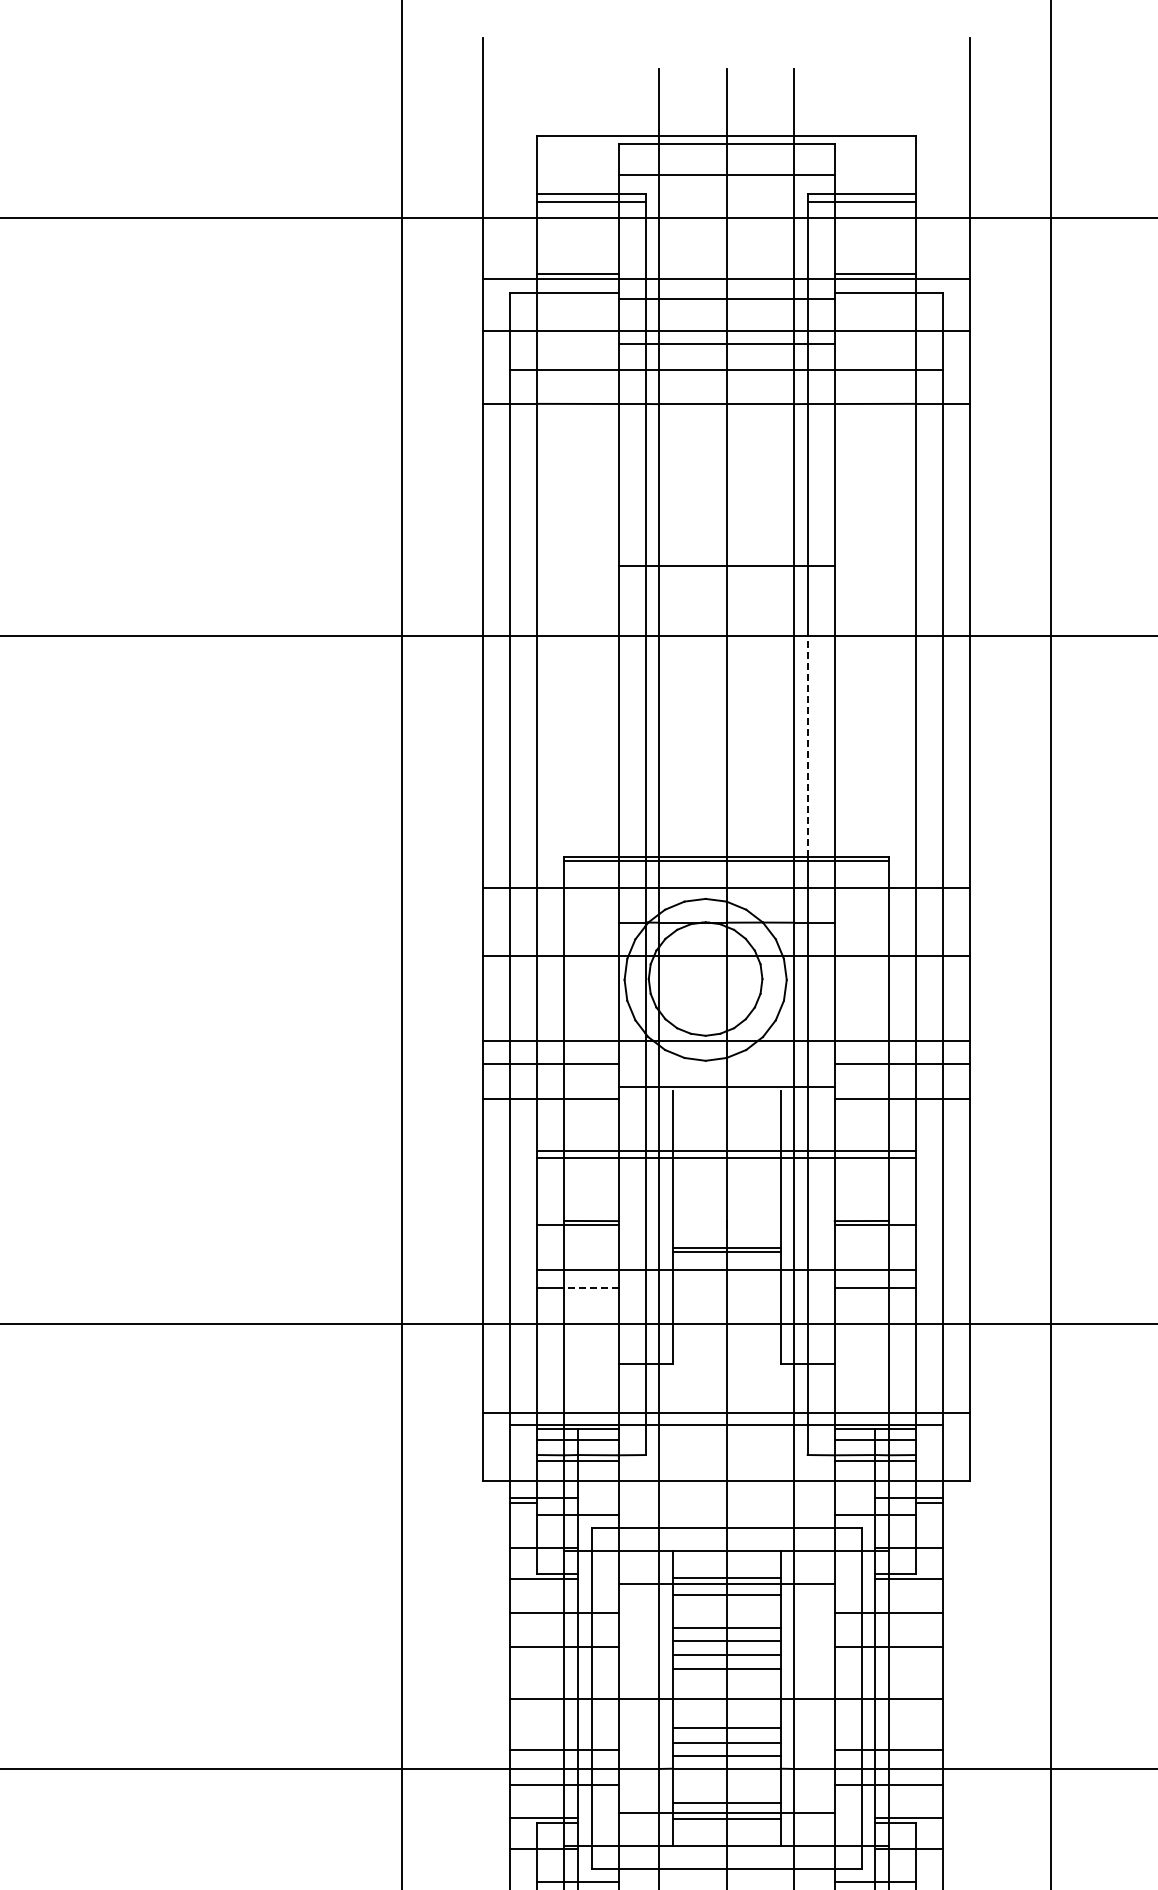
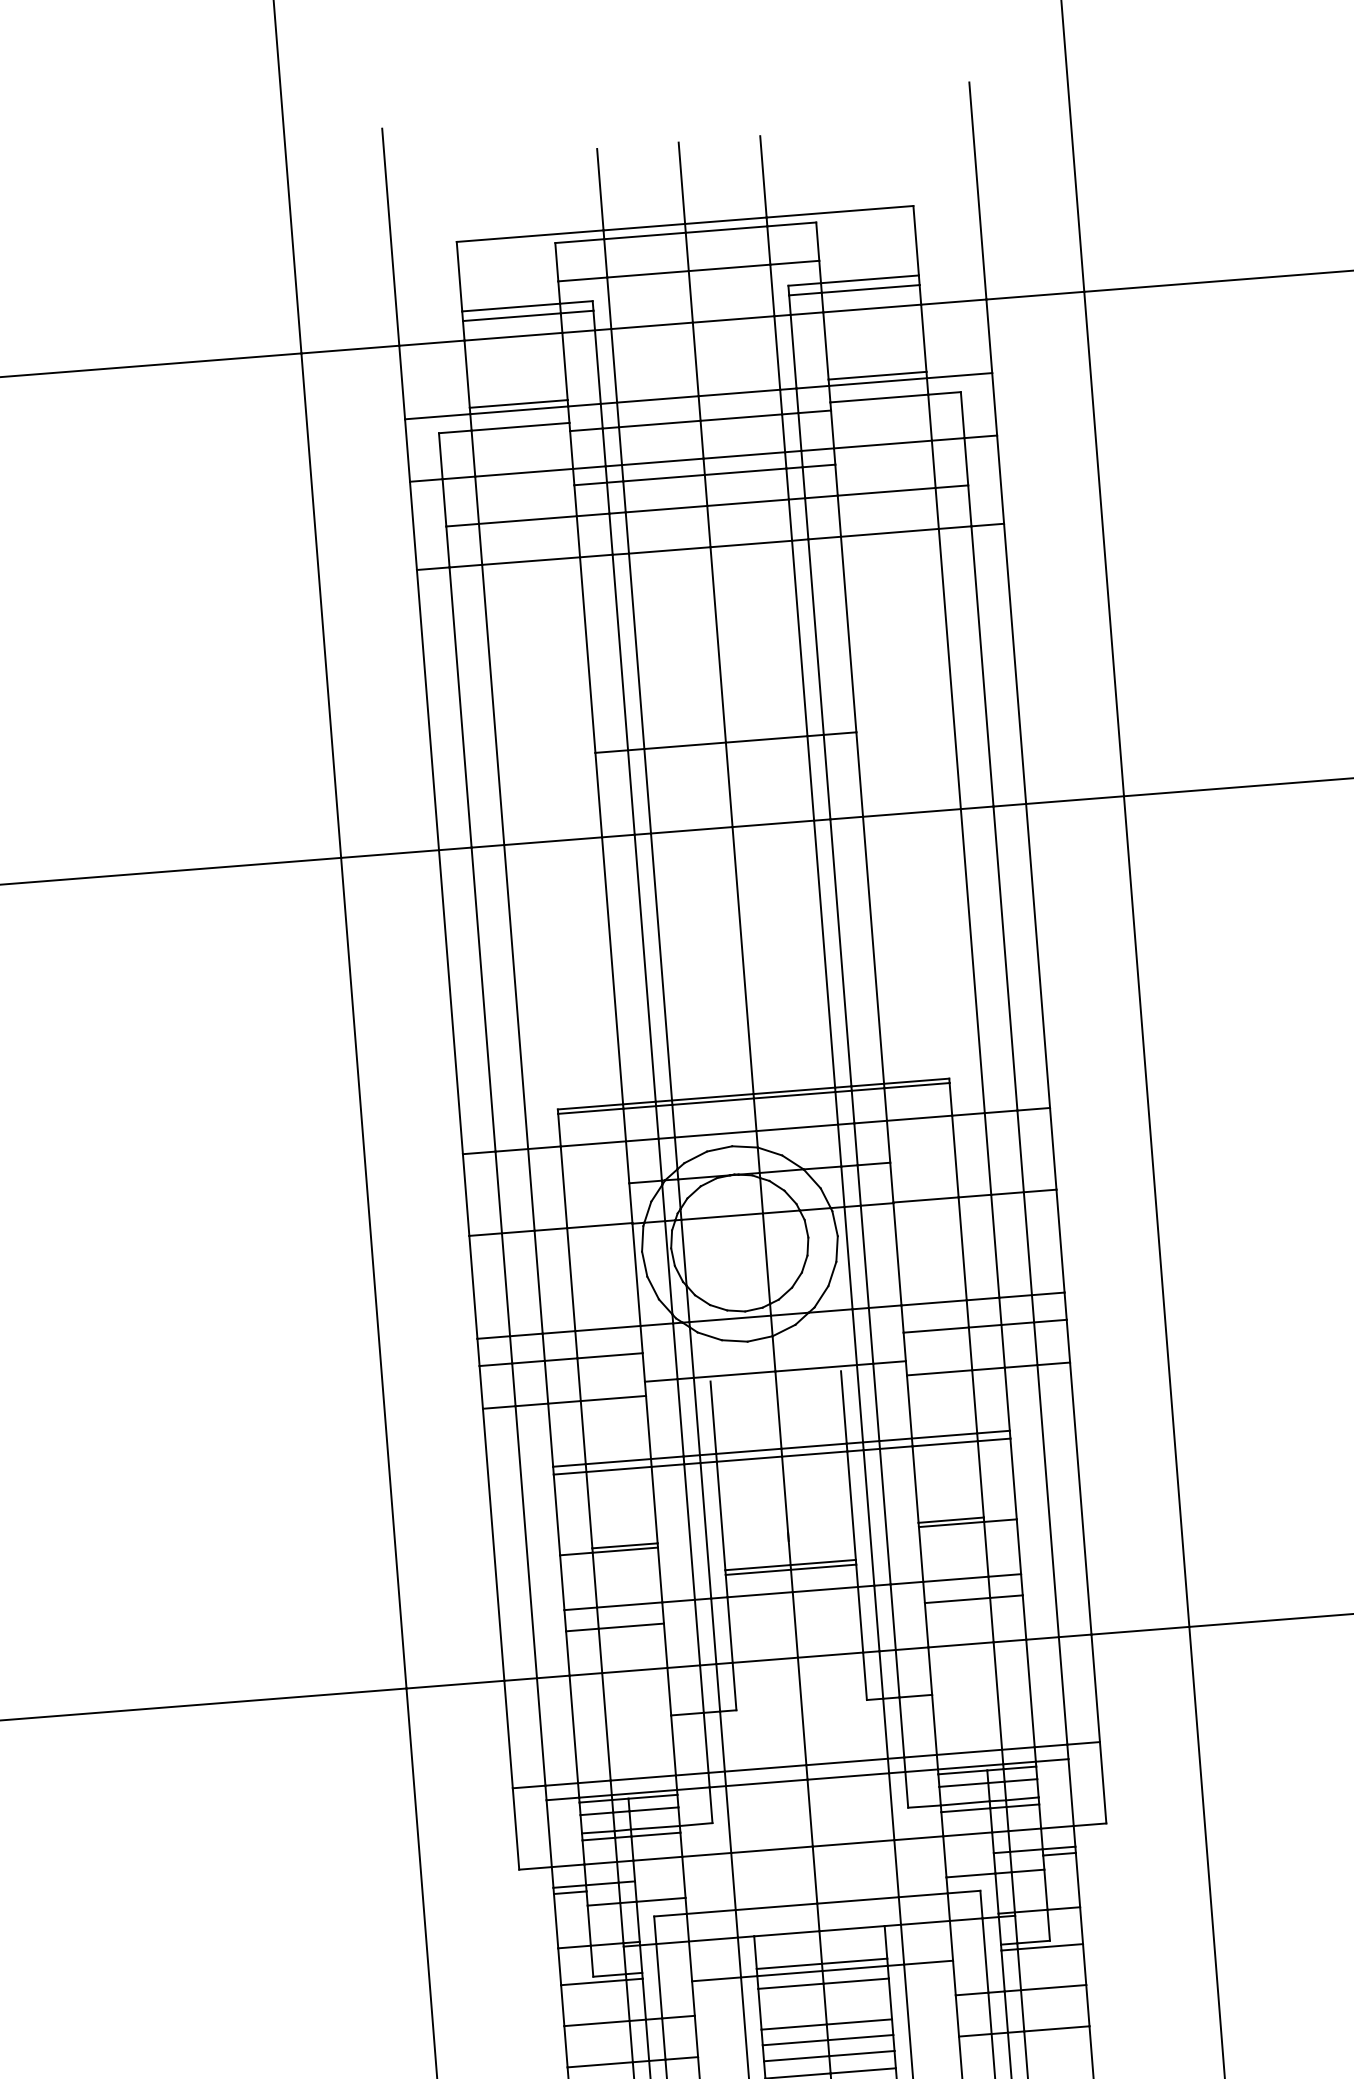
line: (807, 746) -> (840, 952), dashed -> solid
line: (591, 1287) -> (631, 1626), dashed -> solid

